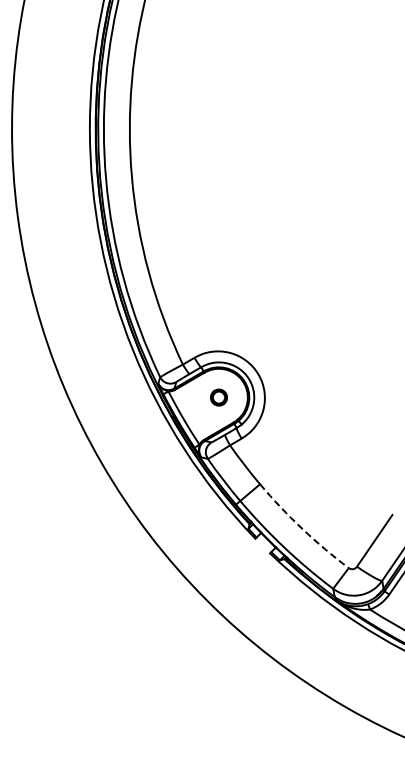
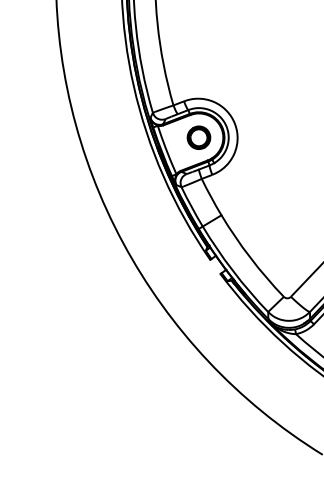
part: (218, 397) -> (198, 137), size x1.67
arc: (302, 528) -> (250, 257), dashed -> solid

